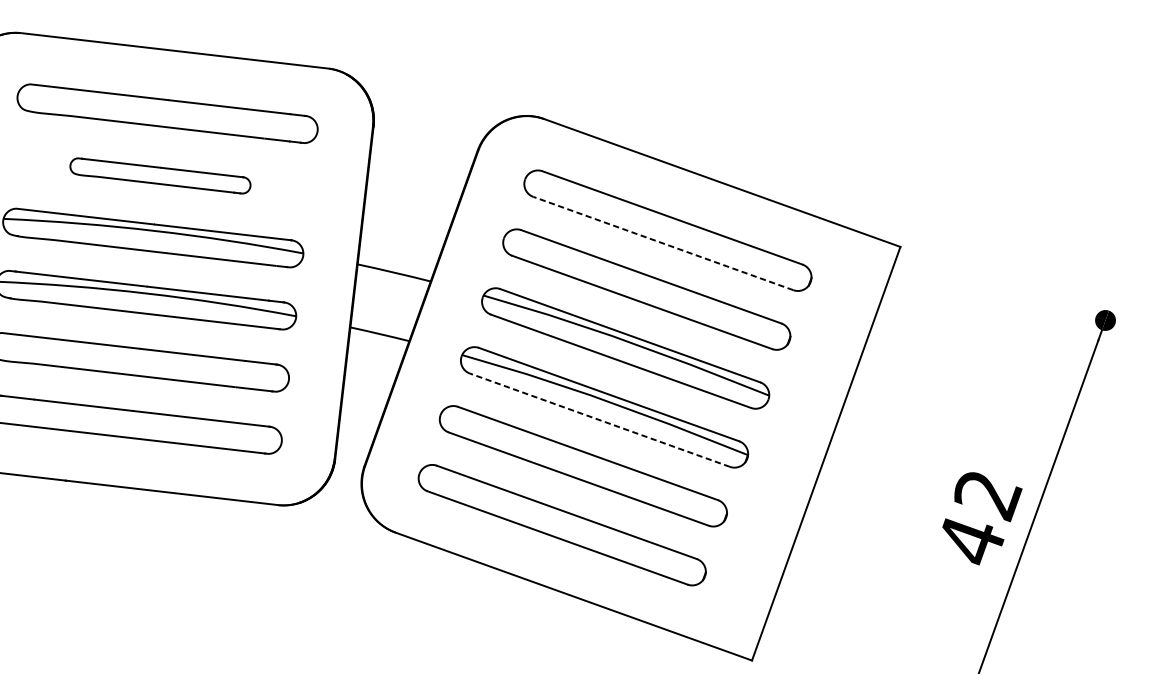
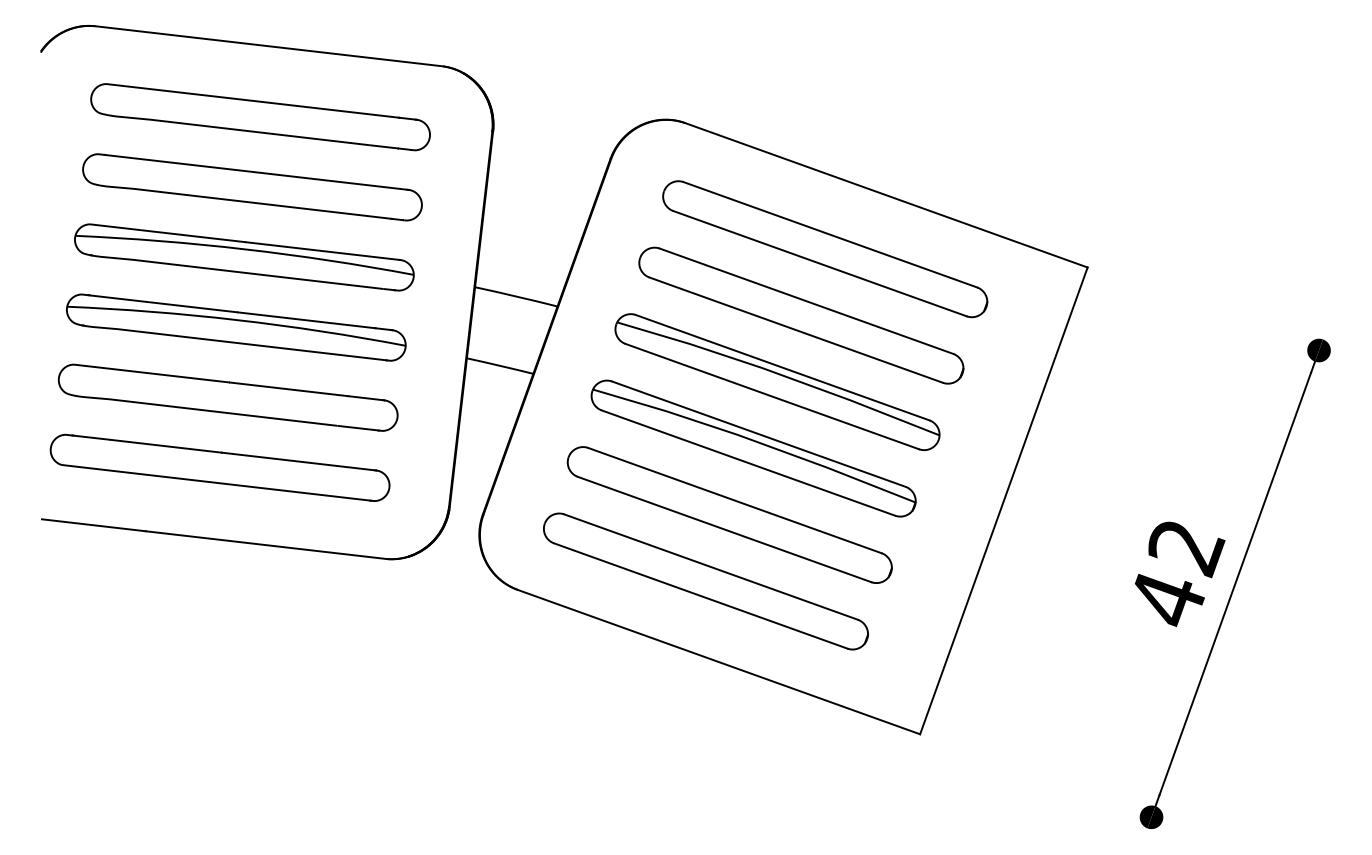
part: (160, 176) -> (252, 187), size x1.67
line: (663, 243) -> (820, 263), dashed -> solid
line: (599, 420) -> (748, 463), dashed -> solid

